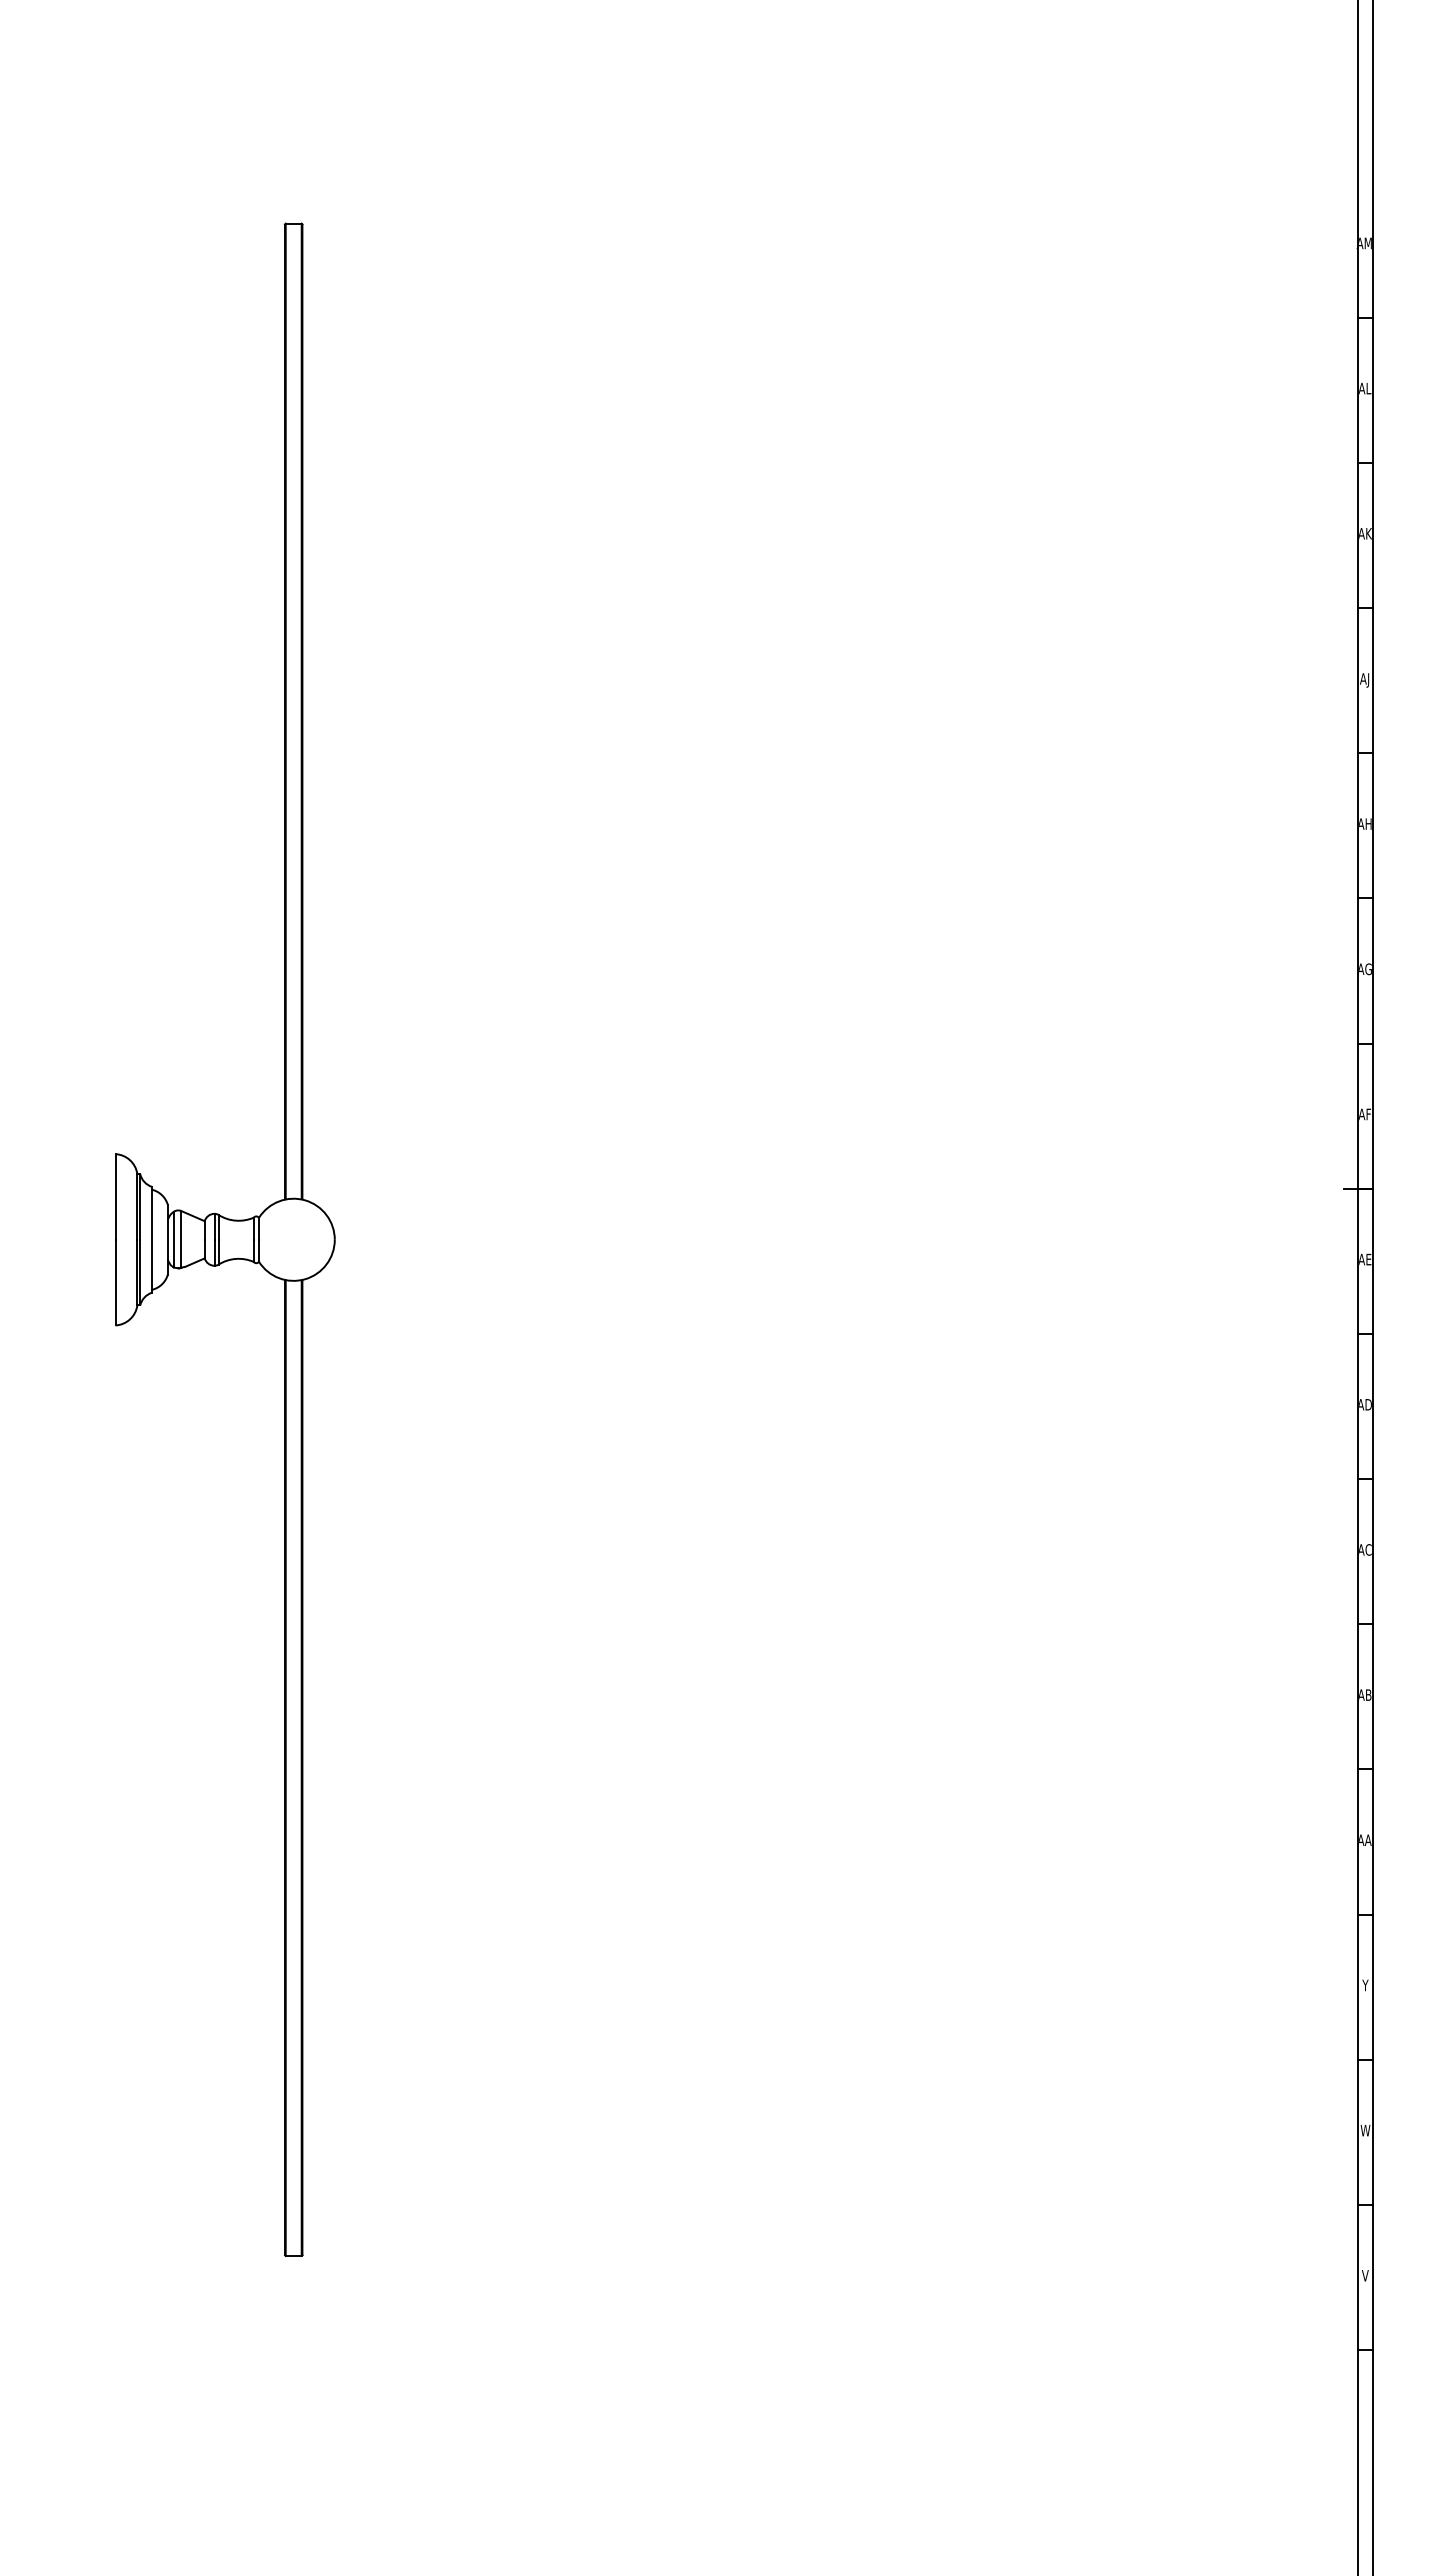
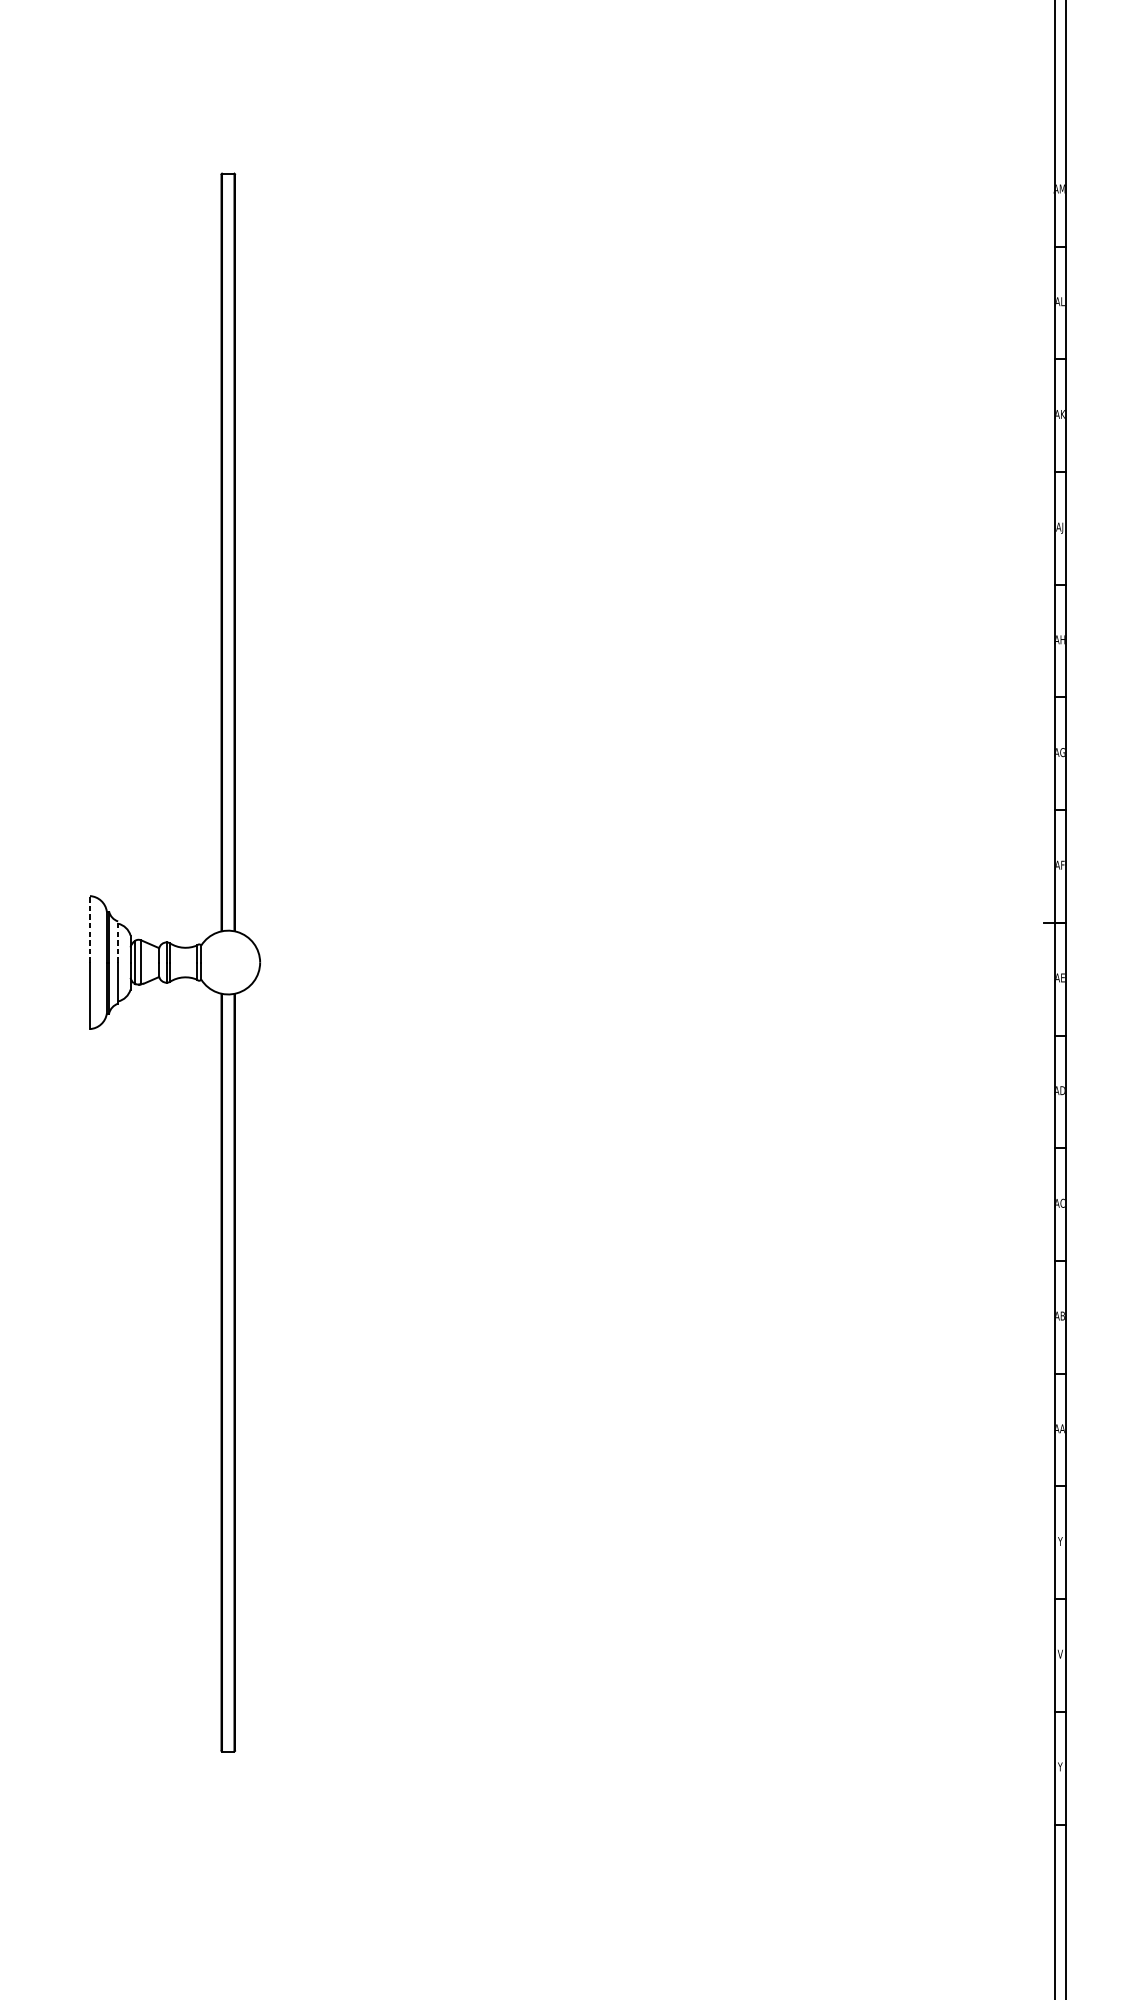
line: (115, 1196) -> (89, 928), solid -> dashed
line: (151, 1212) -> (117, 941), solid -> dashed
text: (1365, 2130) -> (1060, 1654), W -> V
text: (1365, 2275) -> (1060, 1766), V -> Y

